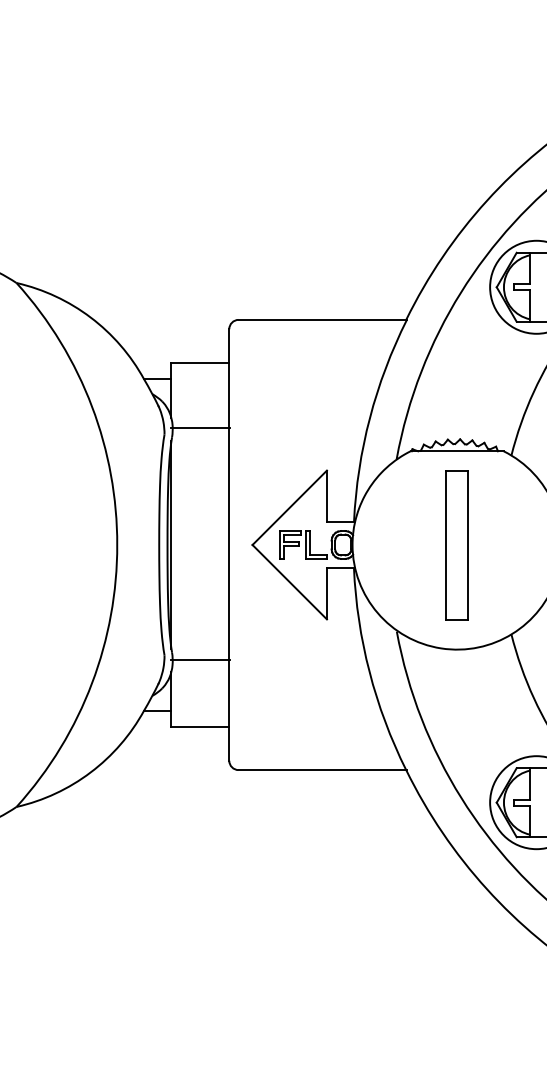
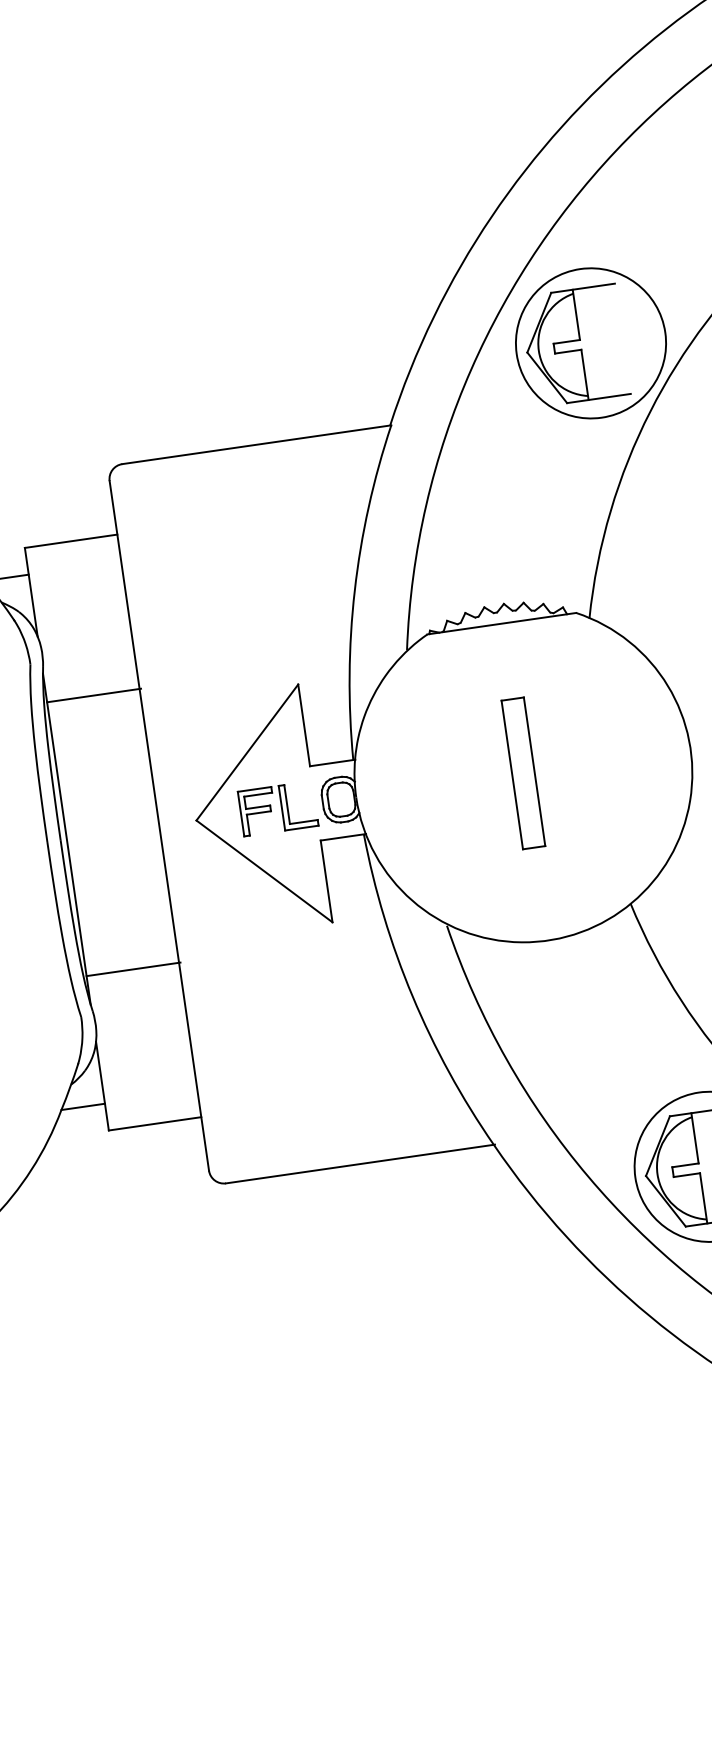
line: (200, 428) -> (93, 695), moved
part: (456, 544) -> (522, 772), size x0.62
line: (200, 659) -> (132, 969), moved

